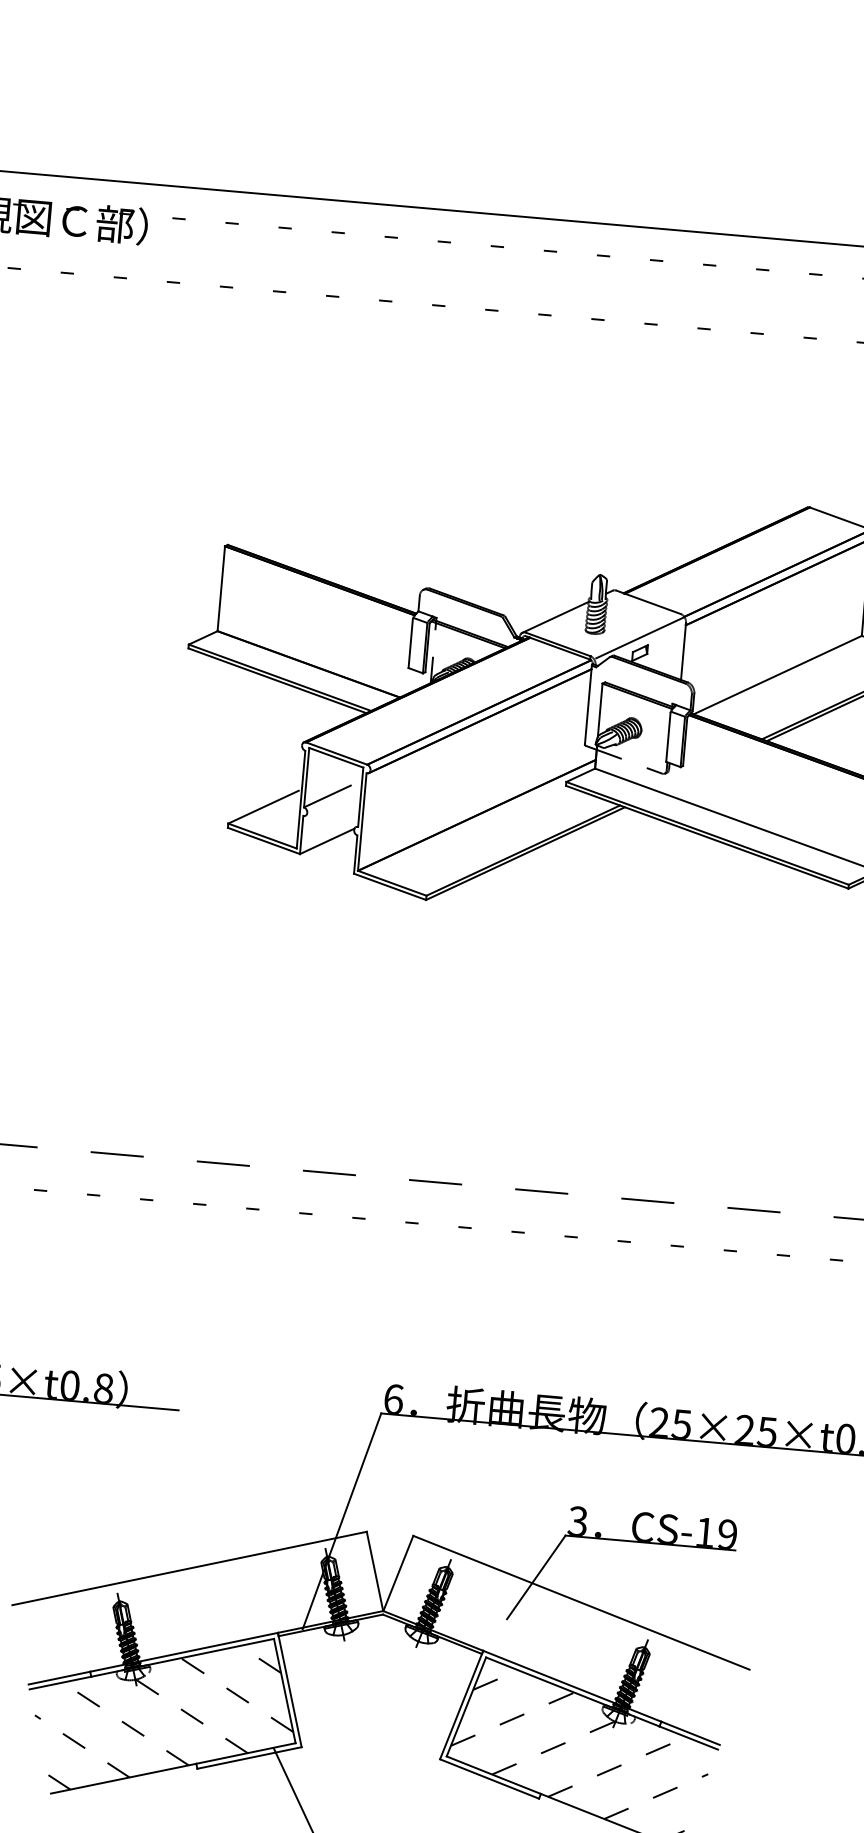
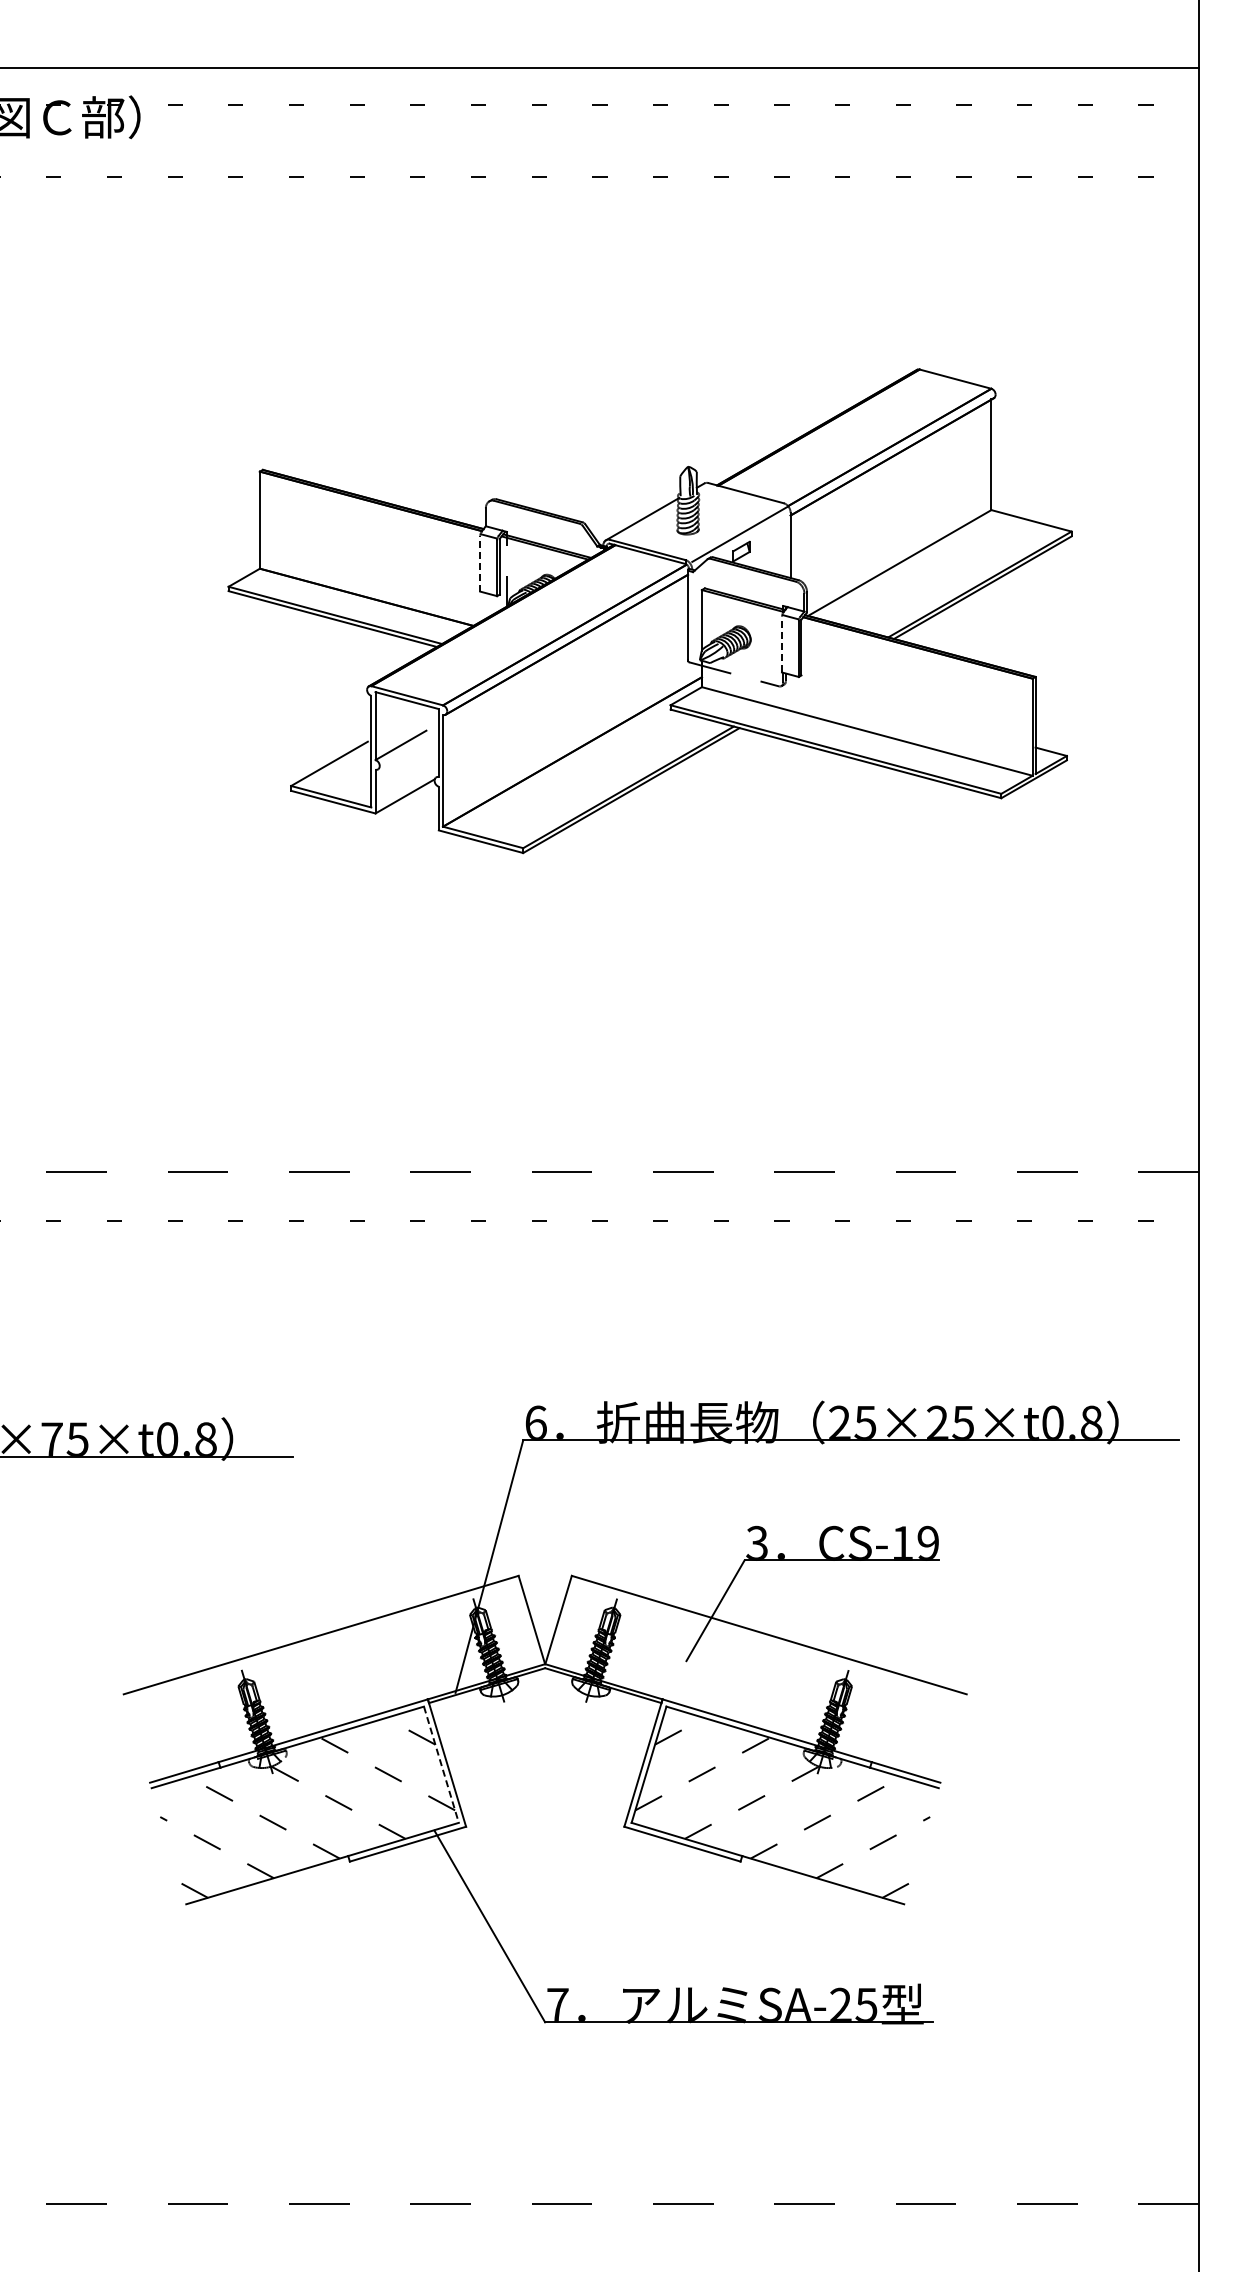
line: (410, 643) -> (480, 563), solid -> dashed
line: (667, 737) -> (781, 644), solid -> dashed
line: (284, 1690) -> (441, 1764), solid -> dashed

